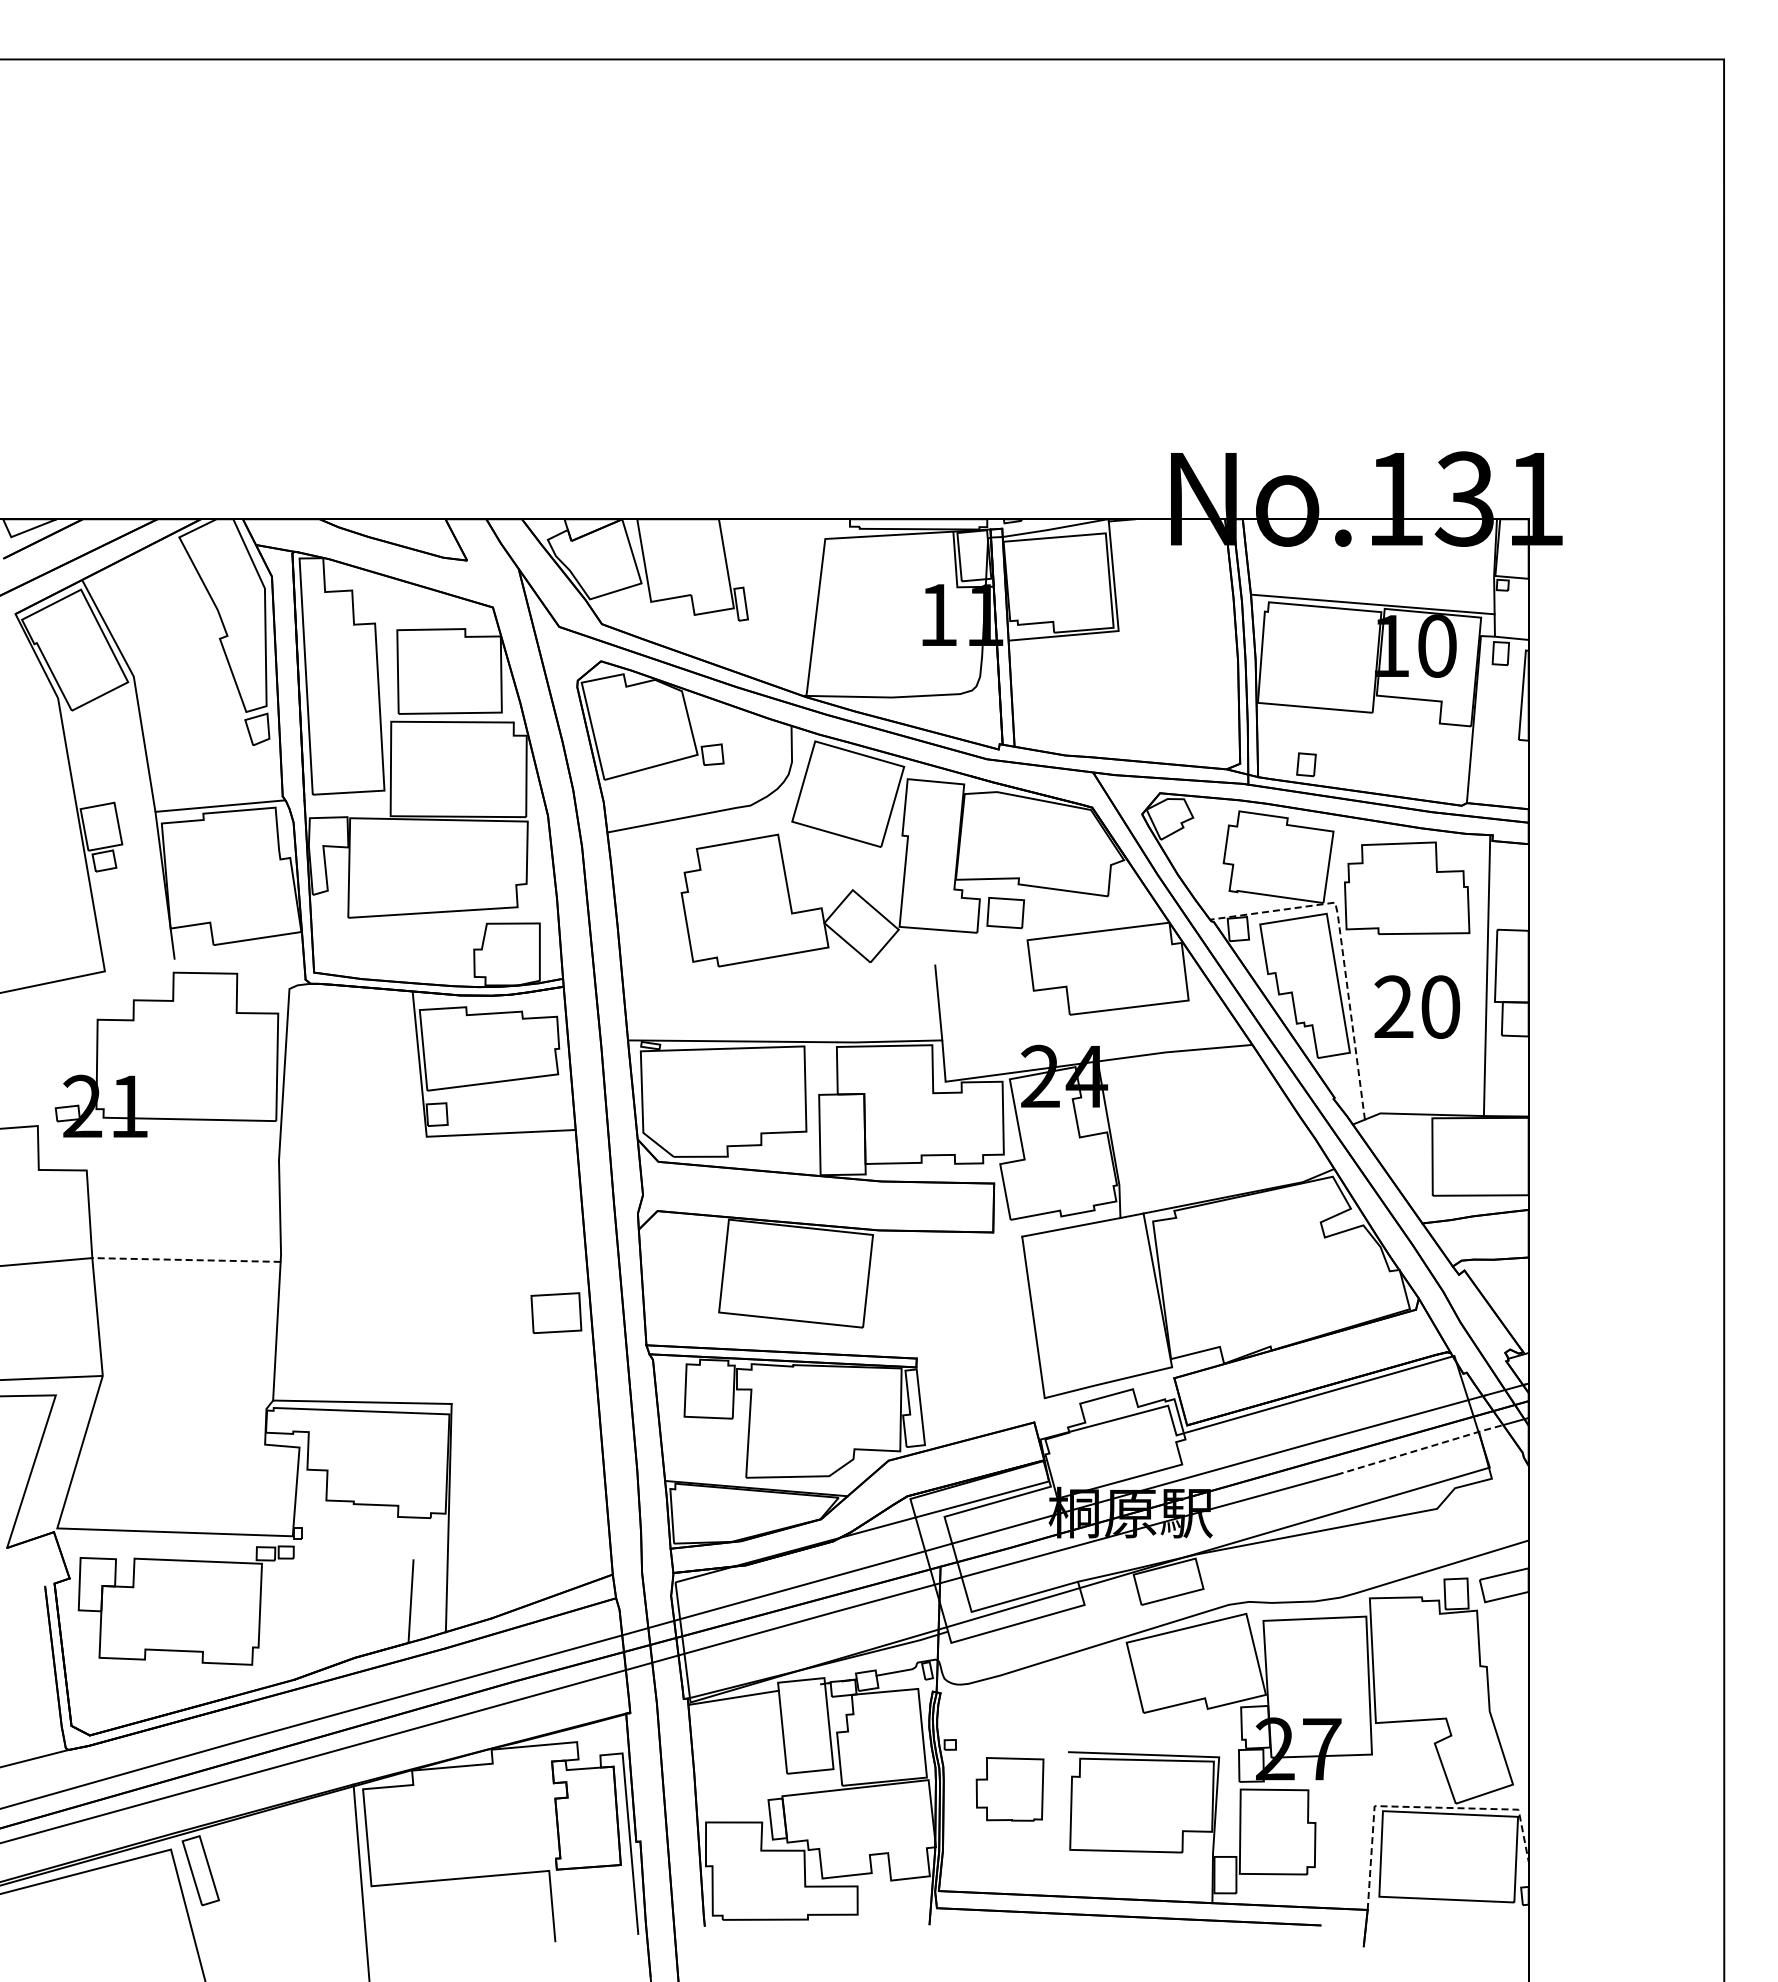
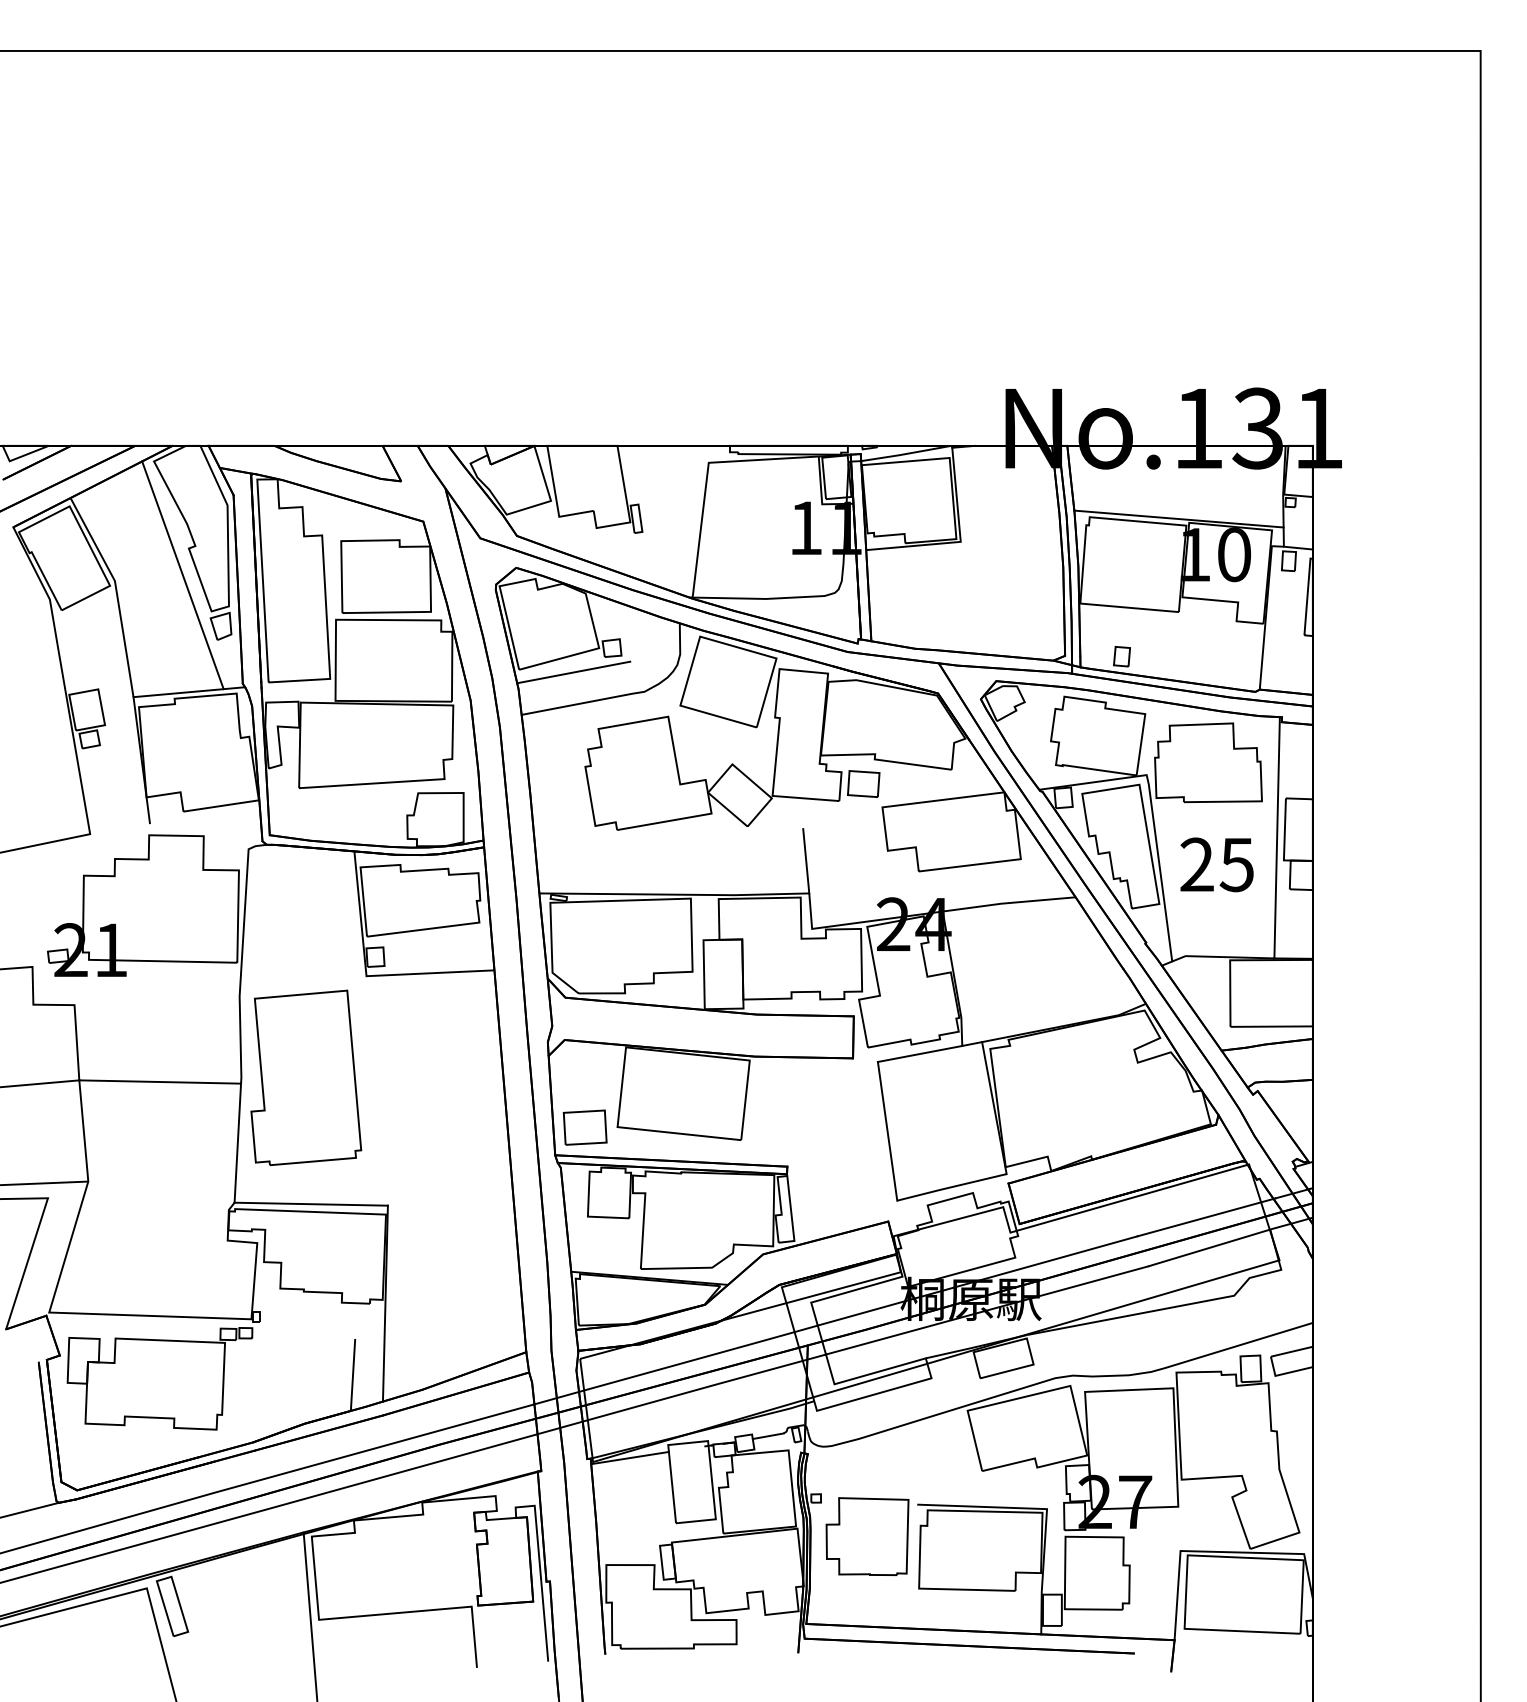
line: (212, 669) -> (182, 574), added
line: (667, 782) -> (573, 671), added
line: (1342, 947) -> (1152, 813), dashed -> solid
text: (1440, 1006) -> (1237, 864), 20 -> 25
part: (356, 1254) -> (306, 1077), added
line: (186, 1259) -> (160, 1081), dashed -> solid
part: (556, 1313) -> (585, 1127), moved
line: (1421, 1449) -> (1220, 1244), dashed -> solid
part: (1009, 1789) -> (866, 1536), size x1.43
line: (1420, 1807) -> (1219, 1552), dashed -> solid

